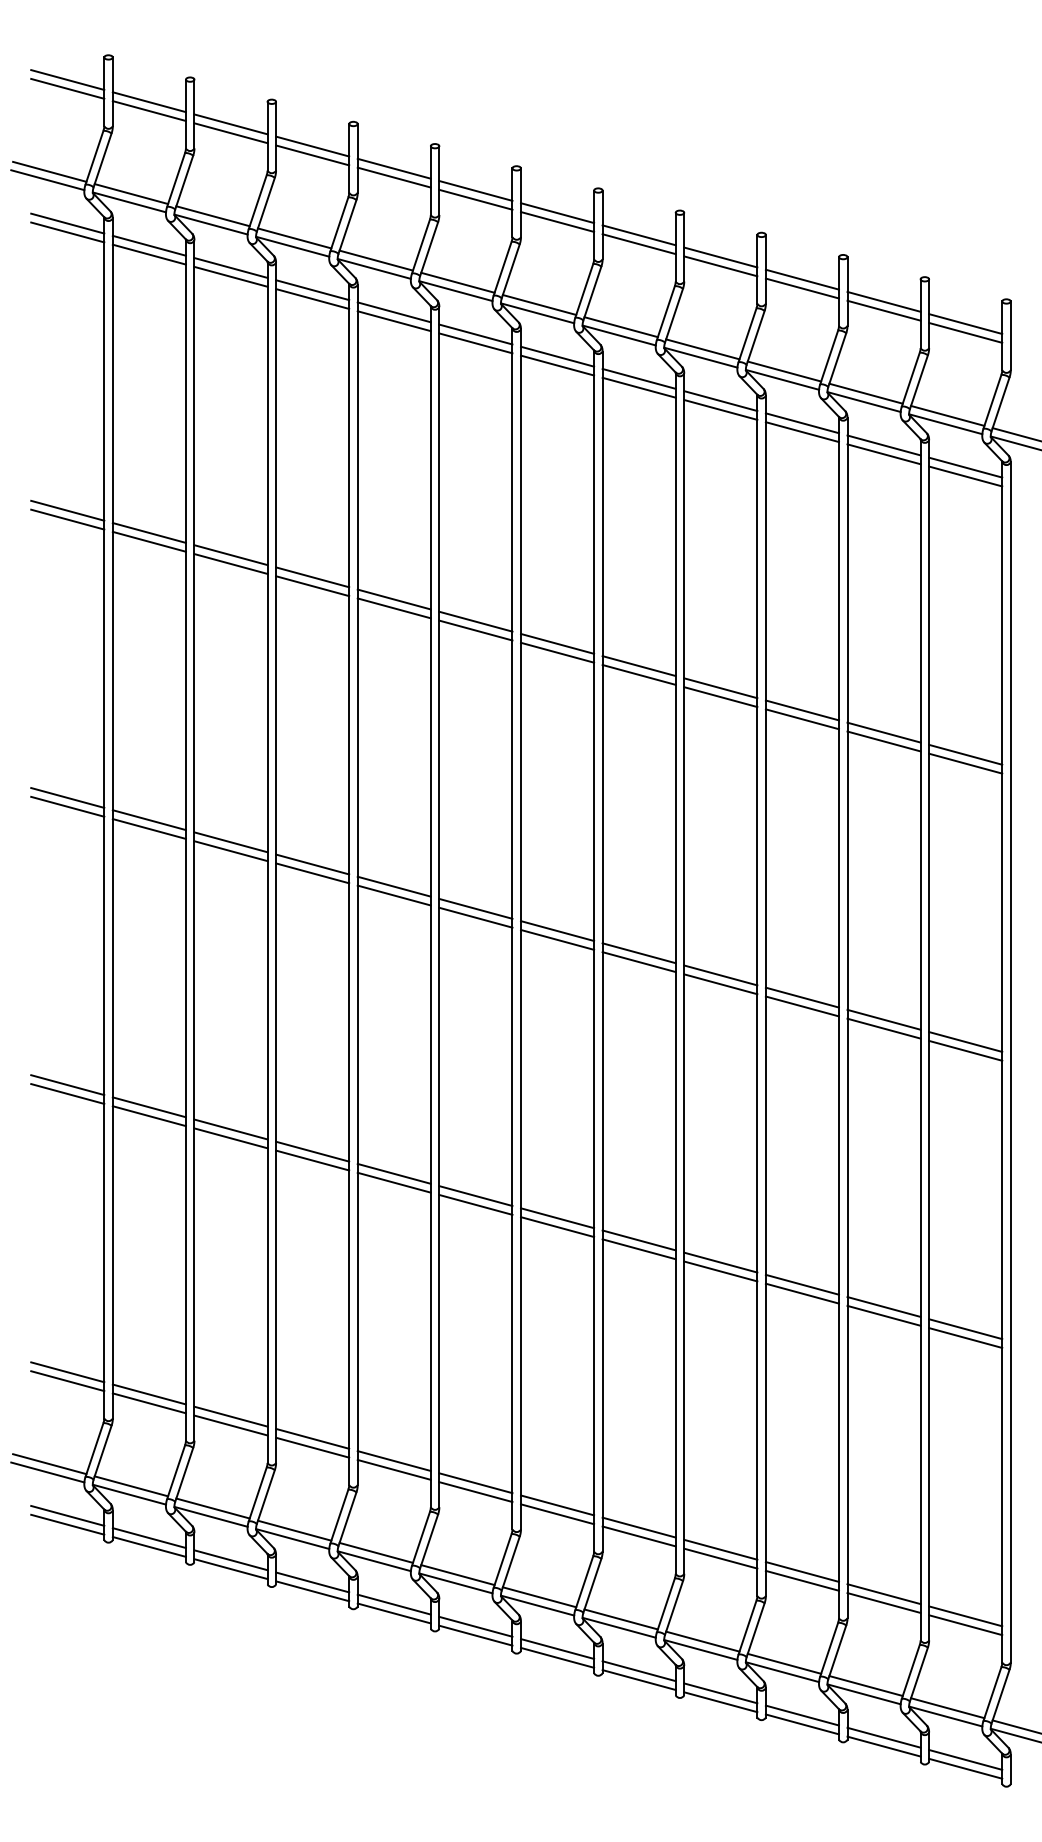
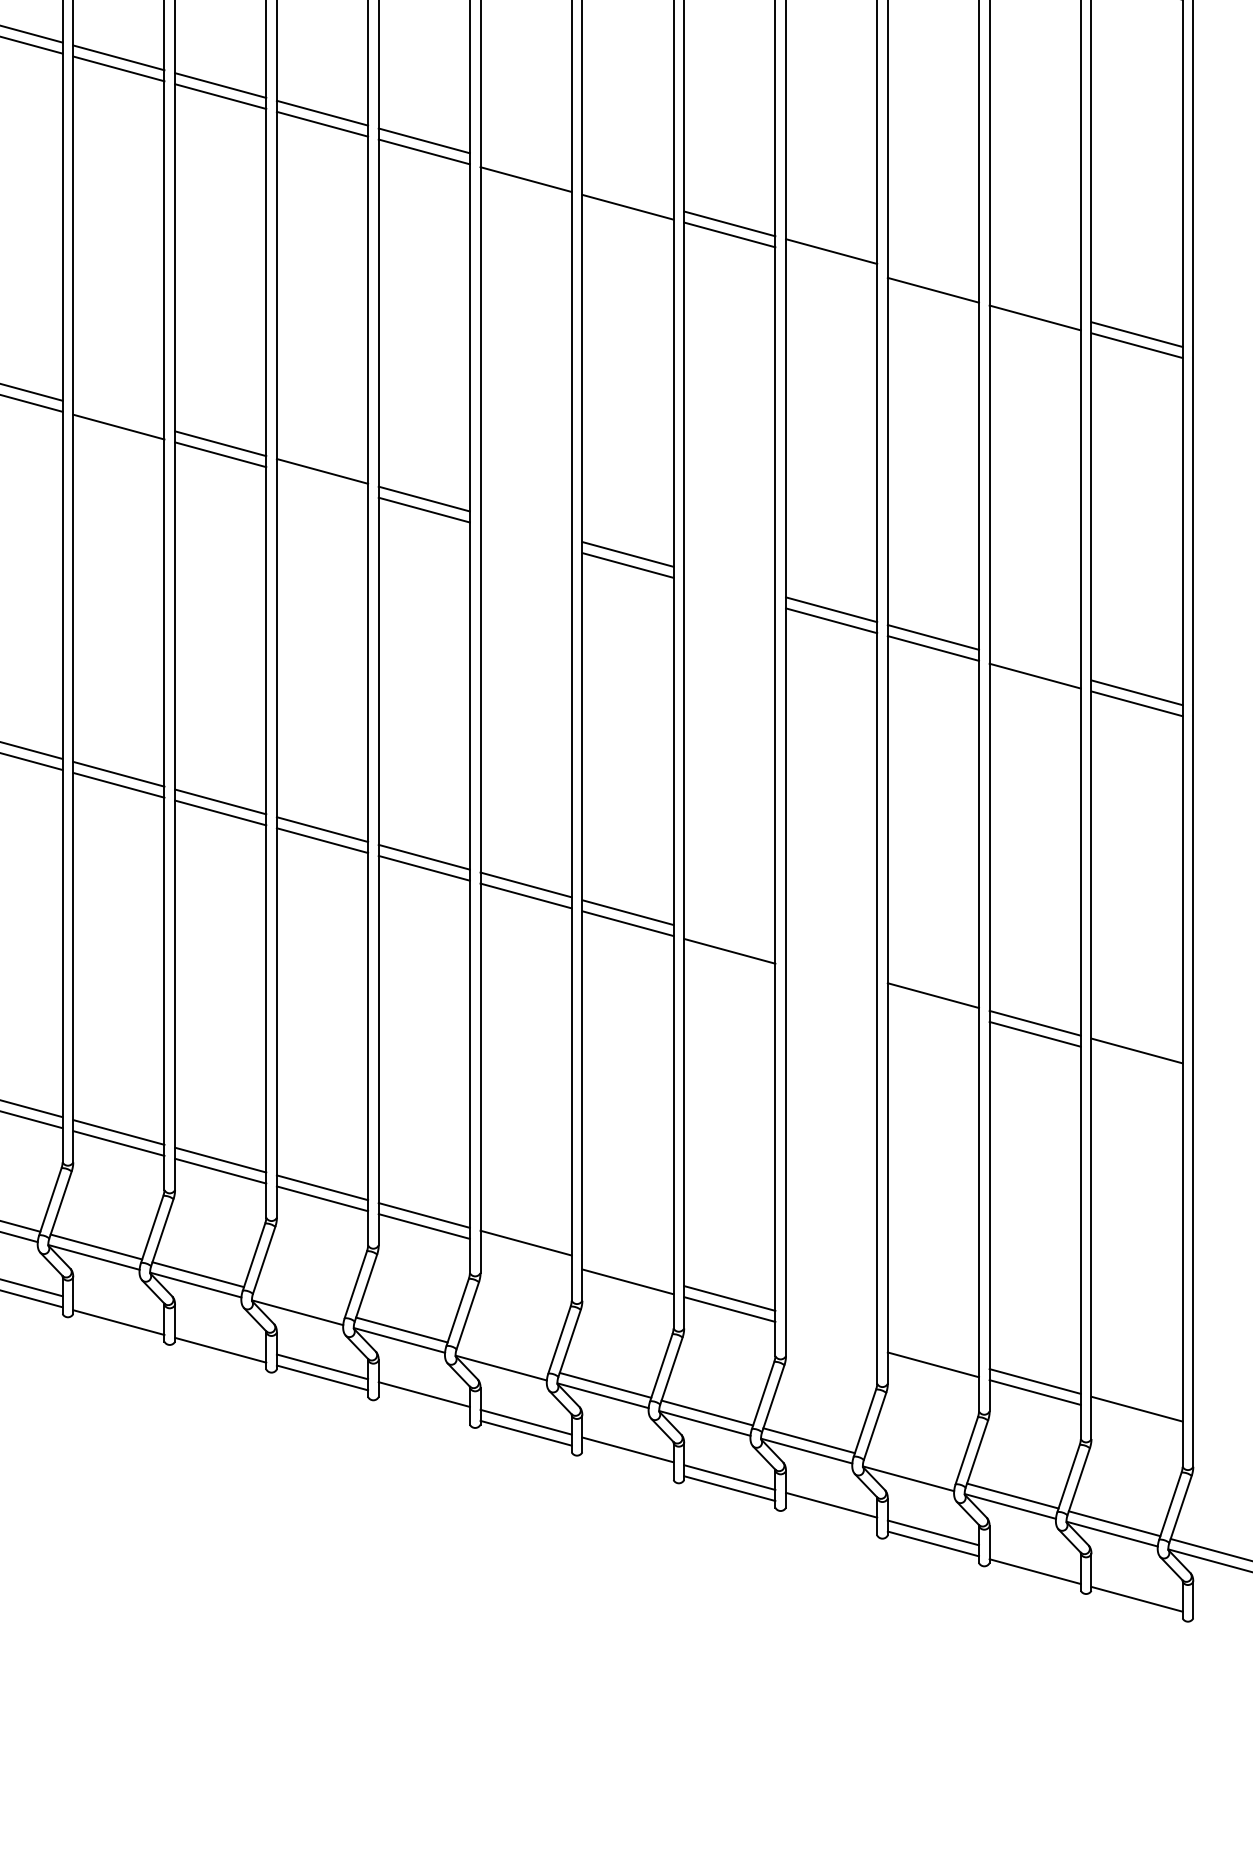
line: (475, 621) -> (525, 168), removed
line: (557, 643) -> (627, 195), removed
line: (720, 697) -> (831, 263), removed
line: (801, 710) -> (932, 279), removed
line: (883, 732) -> (1034, 306), removed
line: (148, 820) -> (117, 416), removed
line: (312, 873) -> (322, 482), removed
line: (475, 908) -> (525, 526), removed
line: (475, 917) -> (525, 537), removed
line: (638, 953) -> (728, 582), removed
line: (638, 962) -> (728, 593), removed
line: (883, 1019) -> (1034, 664), removed
line: (638, 1240) -> (728, 940), removed
line: (720, 1262) -> (831, 967), removed
line: (720, 1271) -> (831, 979), removed
line: (801, 1293) -> (932, 1006), removed
line: (965, 1337) -> (1136, 1061), removed
line: (475, 1492) -> (525, 1254), removed
line: (557, 1505) -> (627, 1270), removed
line: (294, 1530) -> (299, 1302), removed
line: (148, 1538) -> (117, 1312), removed
line: (720, 1549) -> (831, 1325), removed
line: (720, 1558) -> (831, 1337), removed
line: (230, 1560) -> (220, 1339), removed
line: (801, 1571) -> (932, 1353), removed
line: (457, 1575) -> (503, 1358), removed
line: (393, 1613) -> (423, 1405), removed
line: (965, 1625) -> (1136, 1420), removed
line: (557, 1657) -> (627, 1460), removed
line: (784, 1663) -> (911, 1467), removed
line: (720, 1702) -> (831, 1516), removed
line: (883, 1737) -> (1034, 1560), removed
line: (965, 1759) -> (1136, 1587), removed

